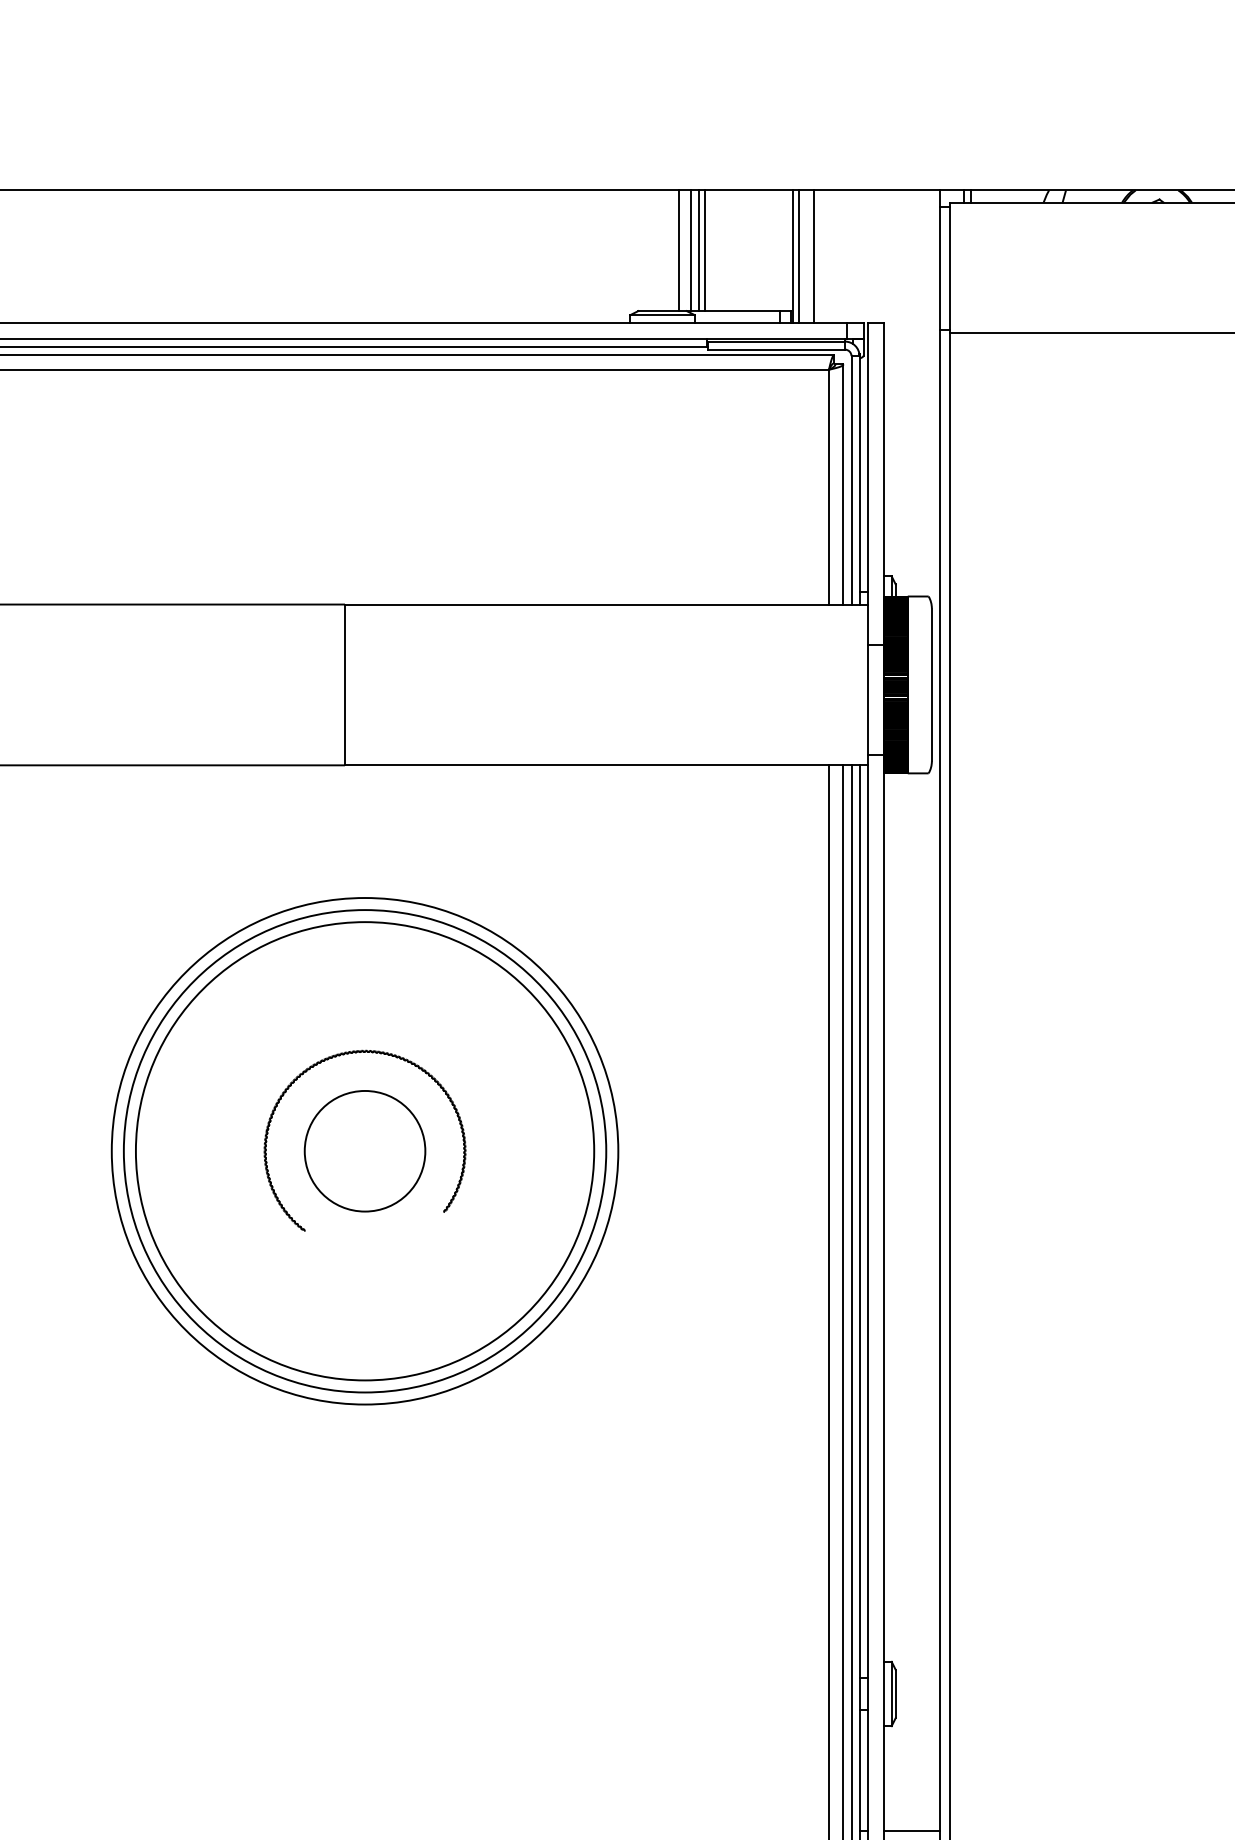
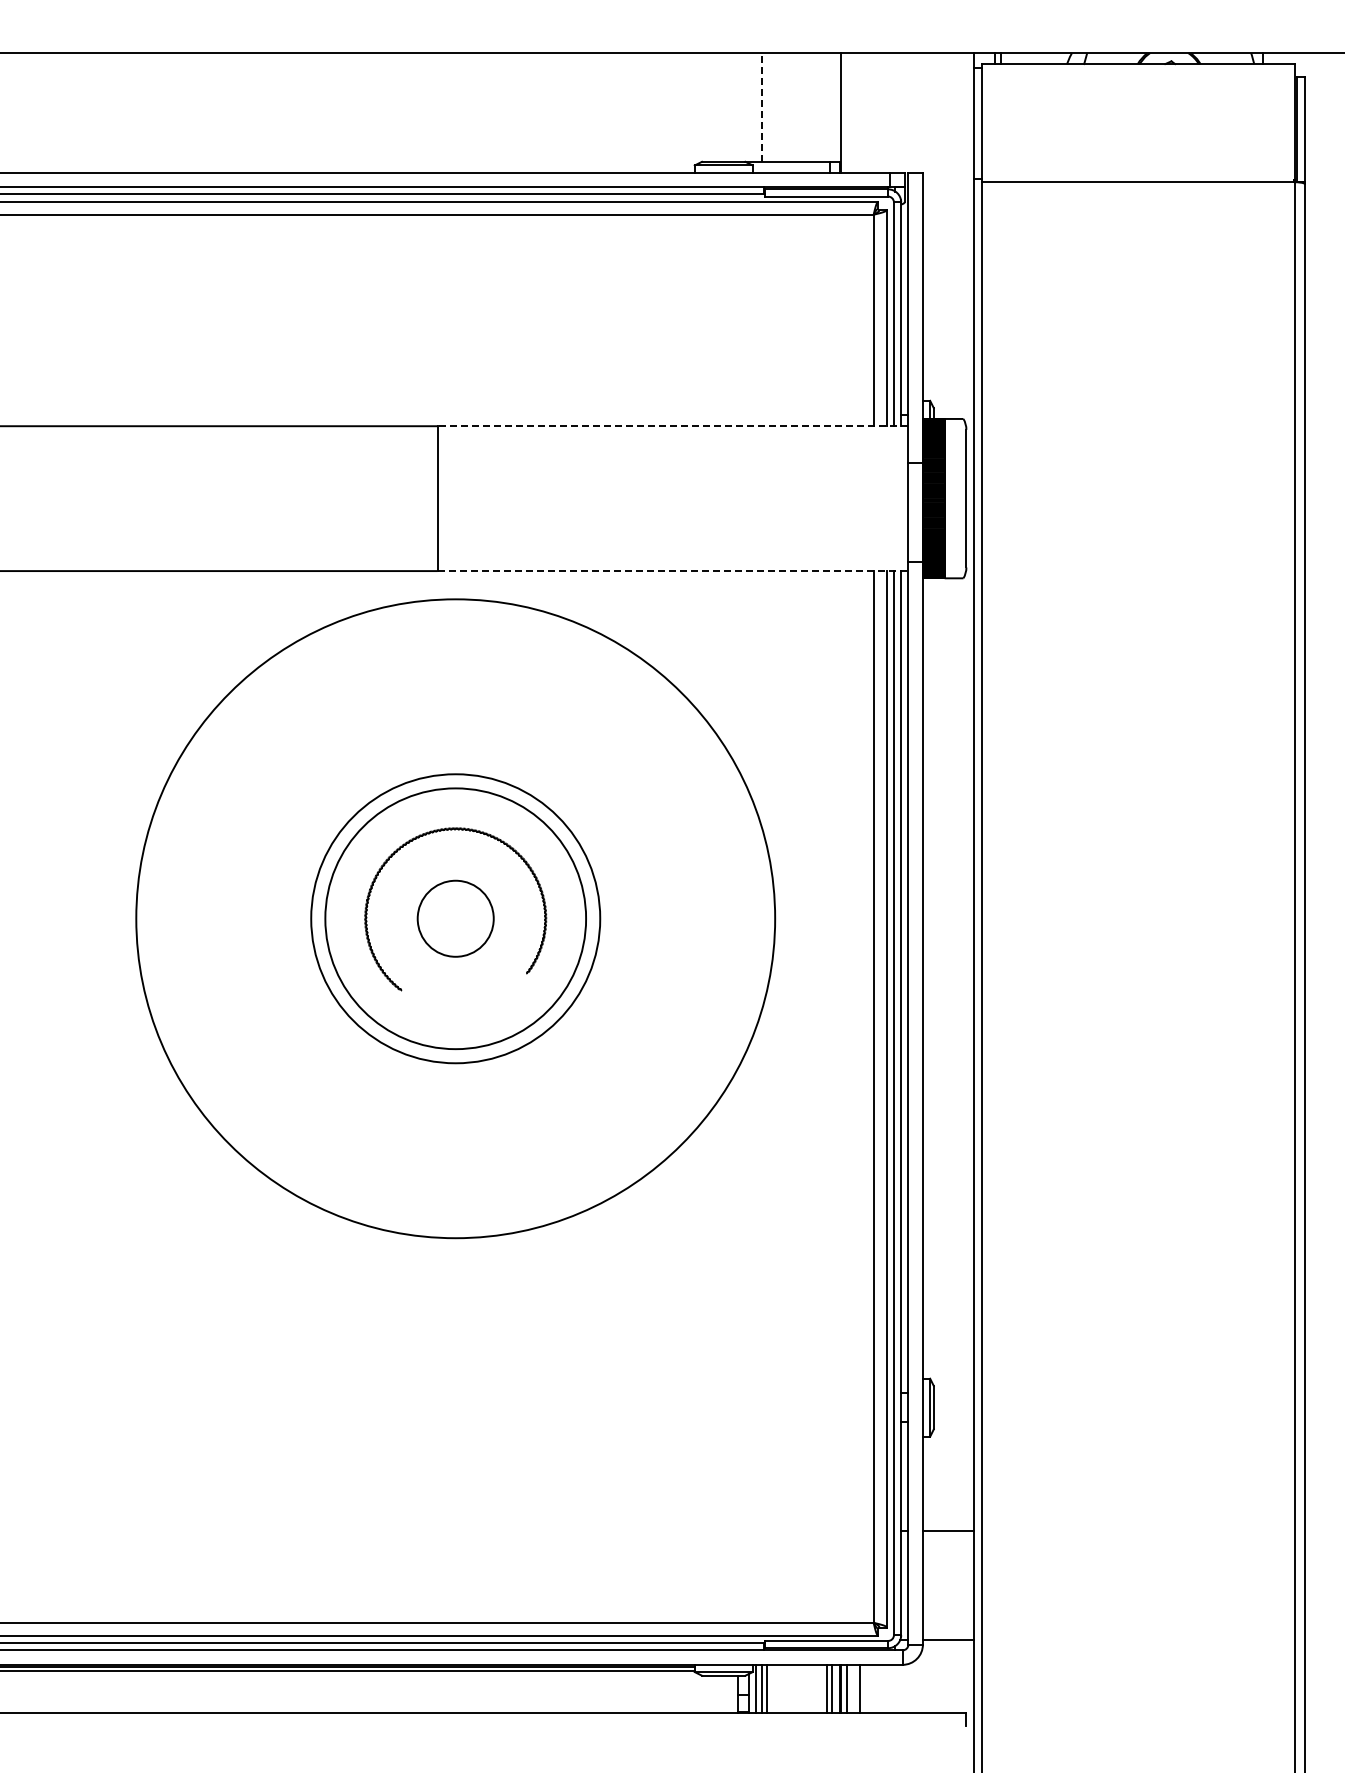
line: (678, 250) -> (738, 107), removed
line: (691, 250) -> (749, 107), removed
line: (698, 250) -> (756, 107), removed
line: (705, 250) -> (762, 107), solid -> dashed
line: (798, 256) -> (846, 112), removed
line: (813, 256) -> (859, 112), removed
line: (605, 604) -> (672, 426), solid -> dashed
line: (606, 765) -> (673, 571), solid -> dashed
circle: (364, 1150) -> (455, 918), size x0.6
circle: (364, 1150) -> (455, 918), size x0.7
circle: (364, 1150) -> (455, 918), size x0.7
circle: (364, 1150) -> (455, 918), size x1.4

